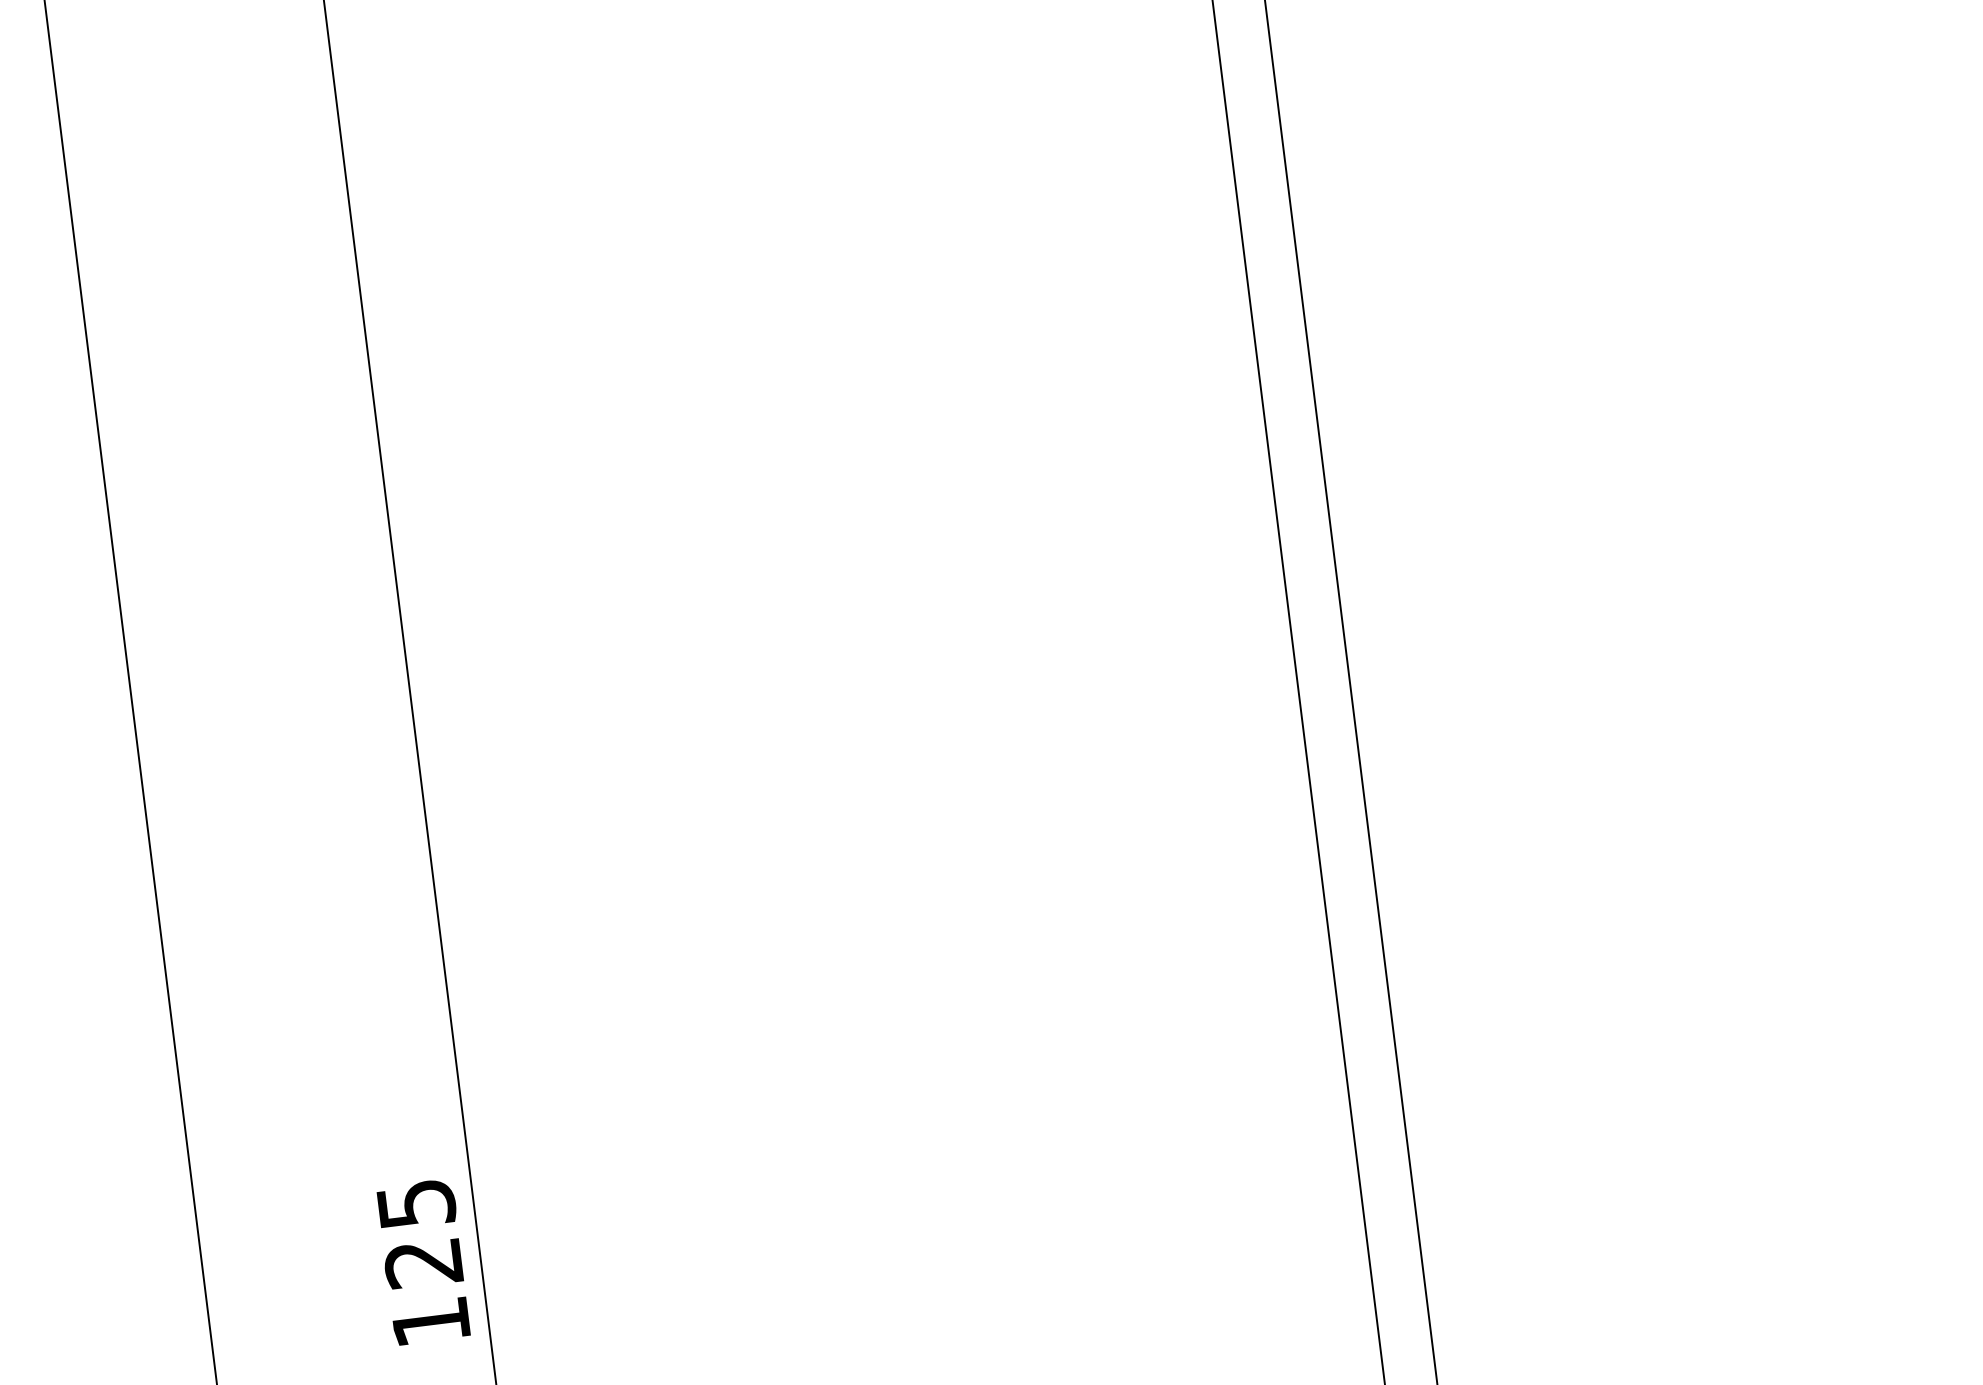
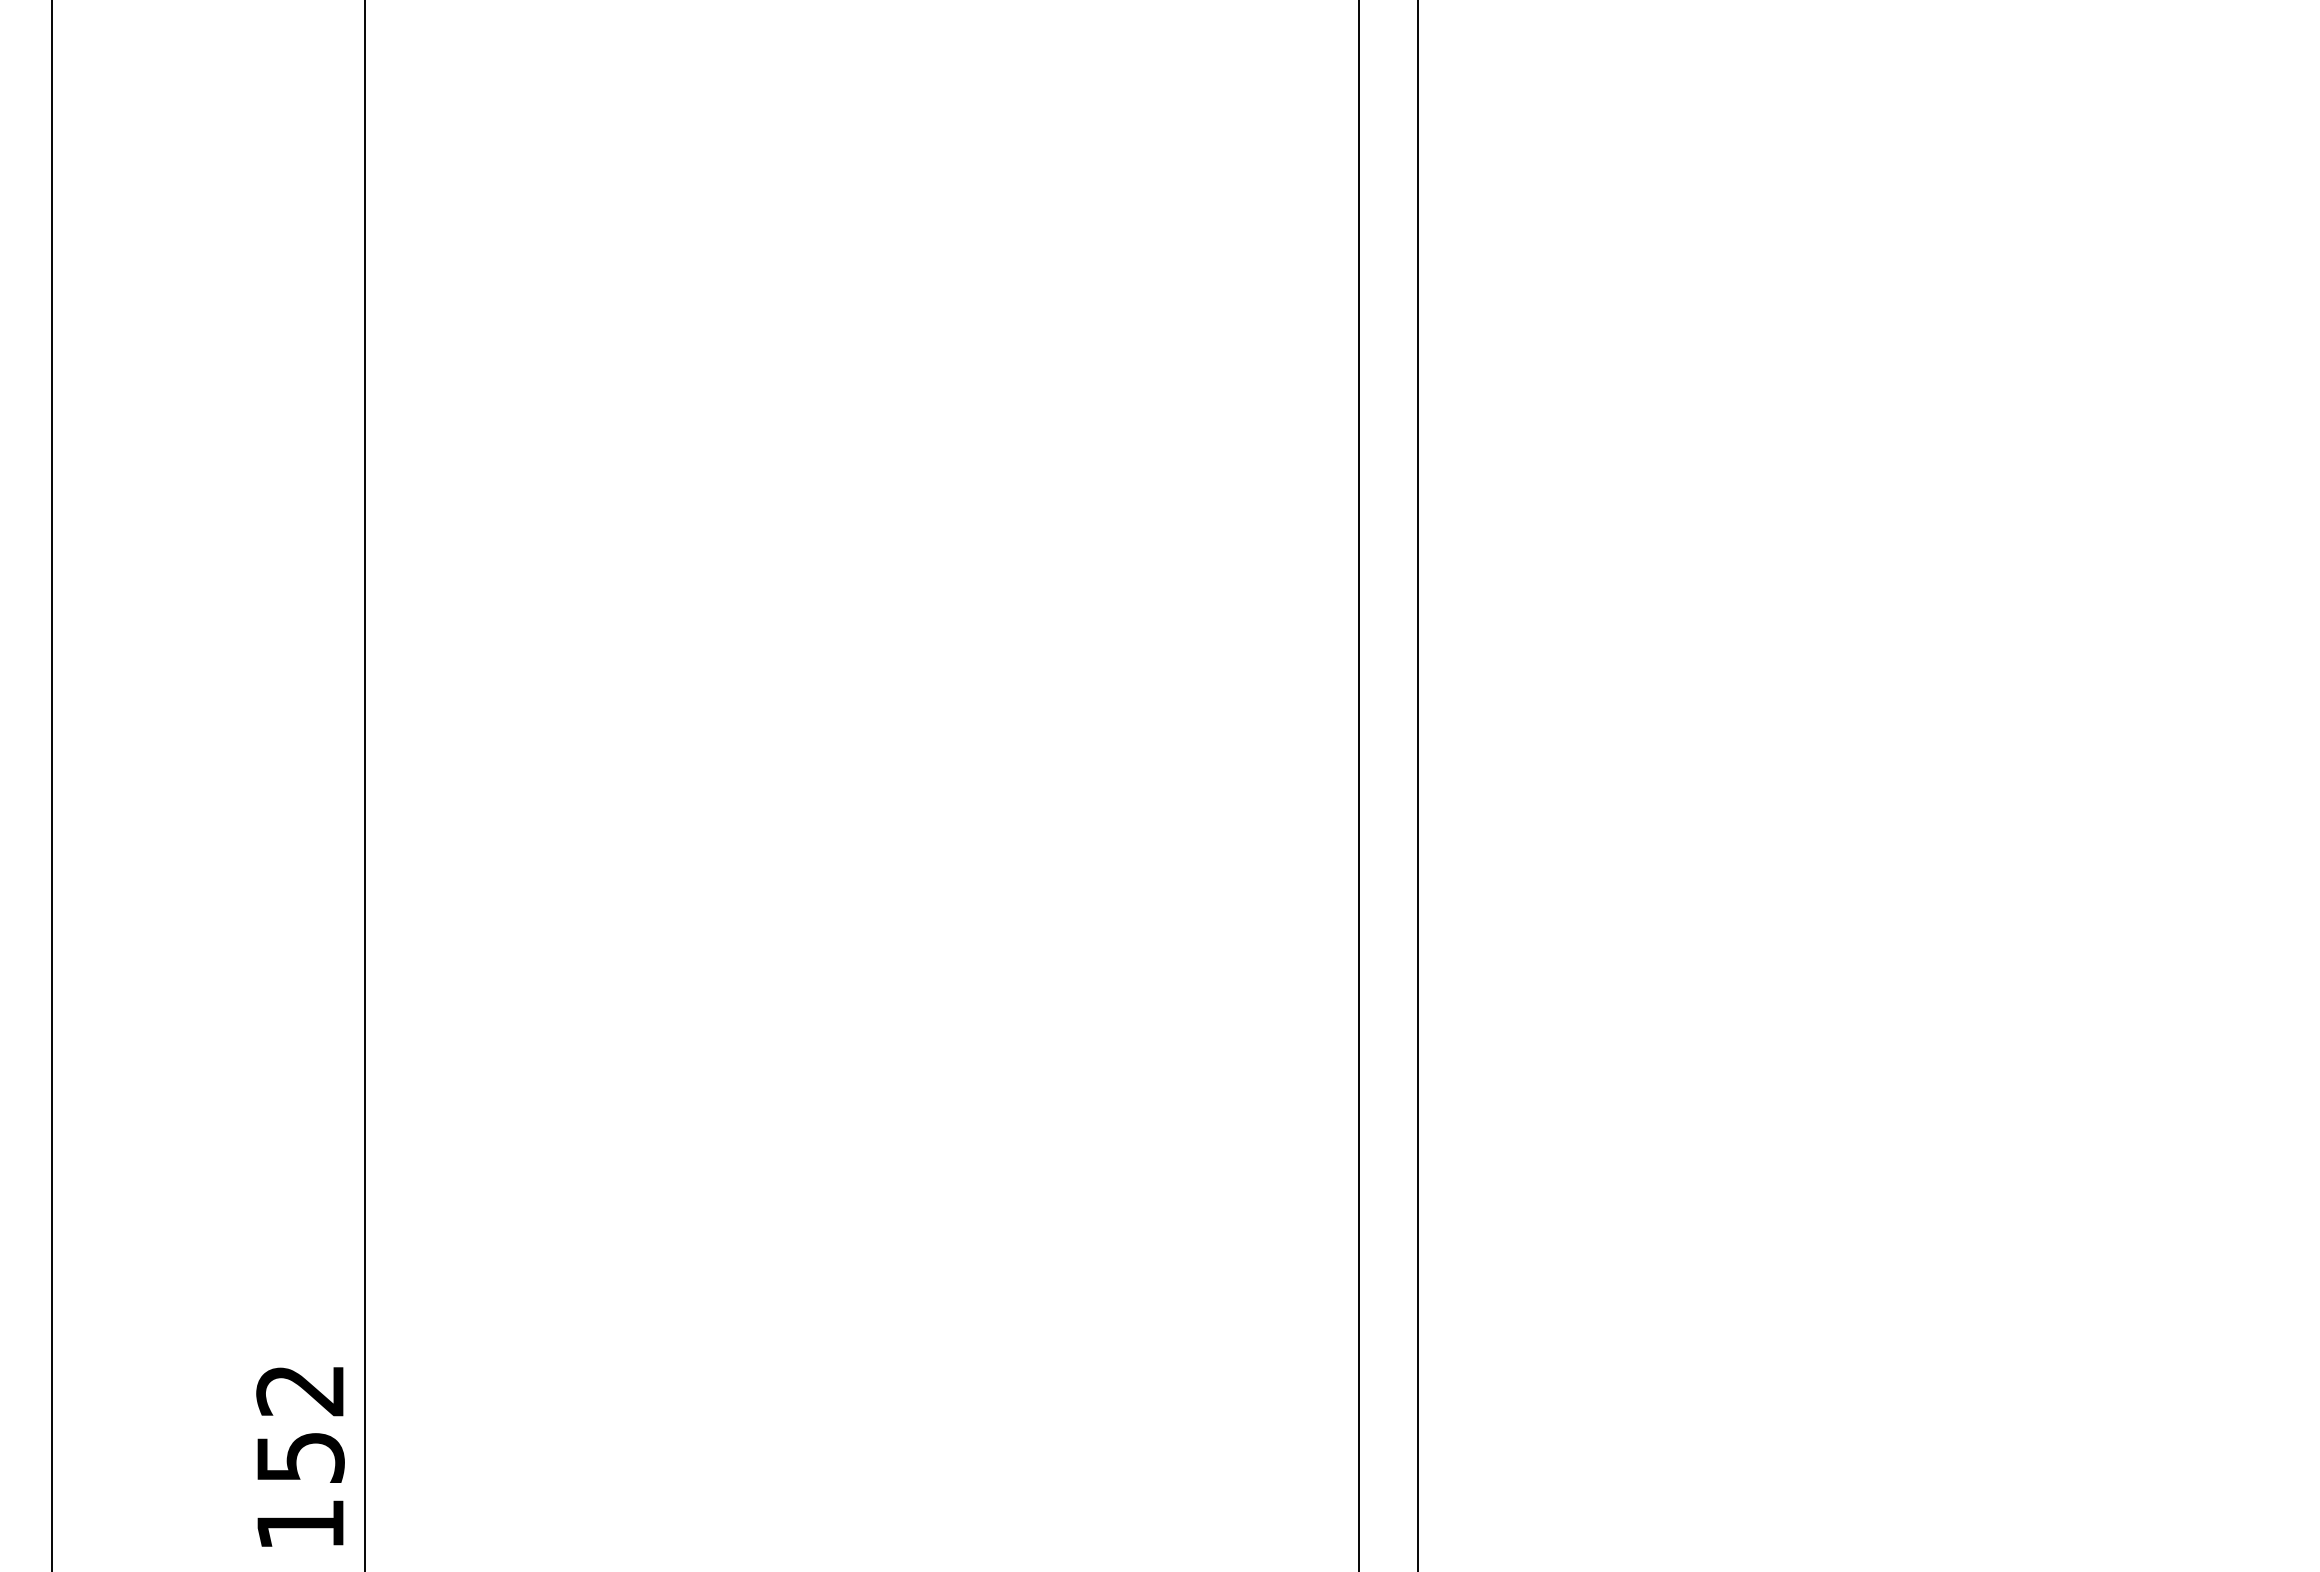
text: (420, 1234) -> (300, 1424), 125 -> 152

